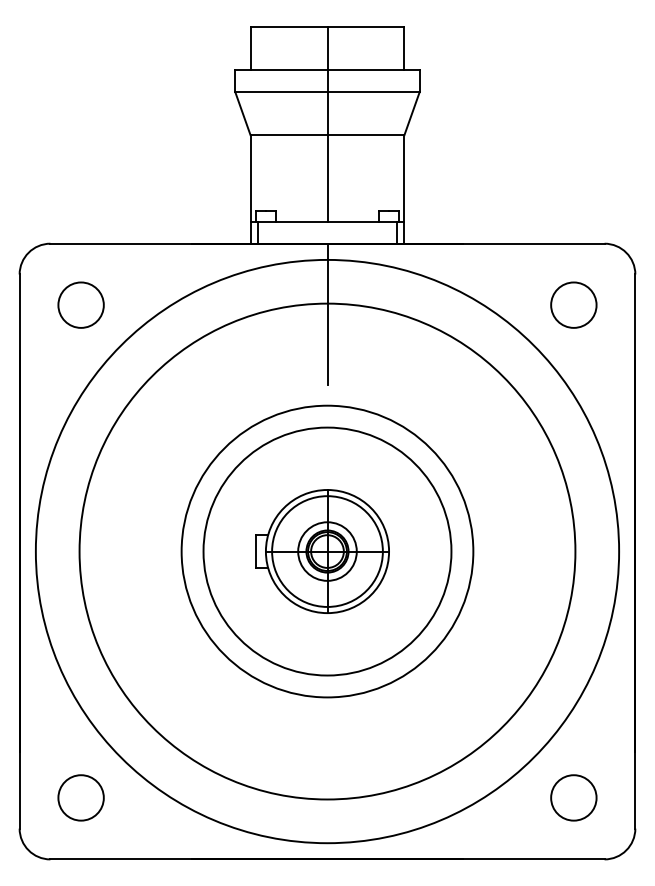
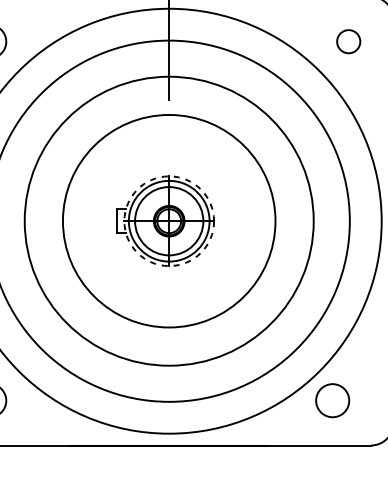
circle: (573, 304) -> (348, 41), size x0.7
circle: (327, 551) -> (169, 221), size x1.6
circle: (327, 551) -> (169, 221), size x1.6
circle: (327, 551) -> (169, 221), solid -> dashed
circle: (573, 797) -> (332, 400), moved

